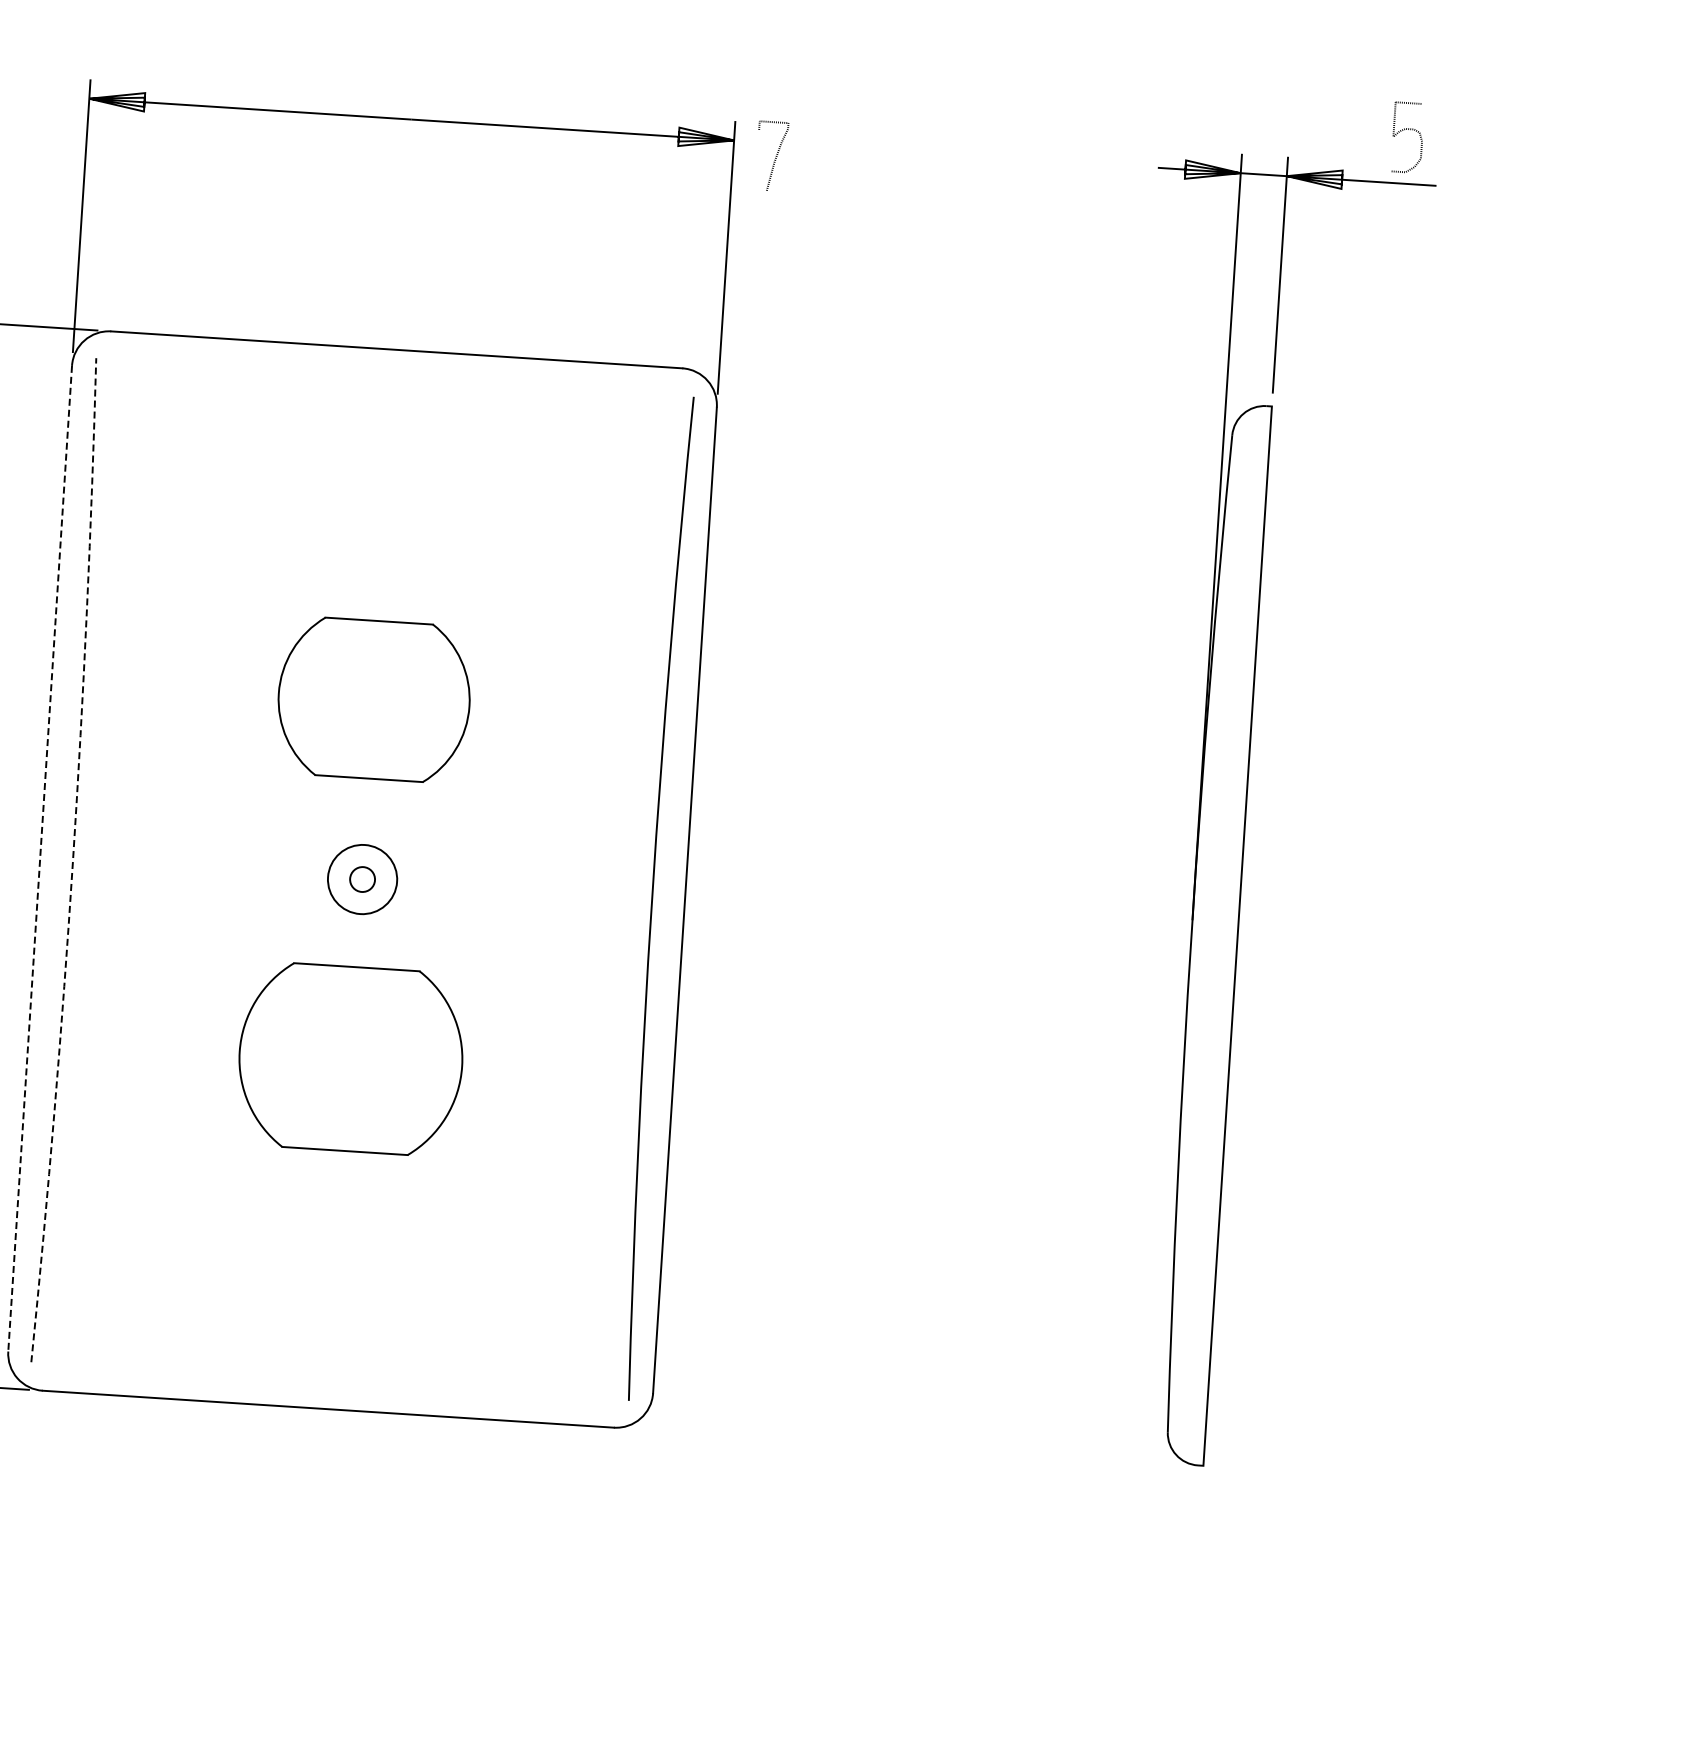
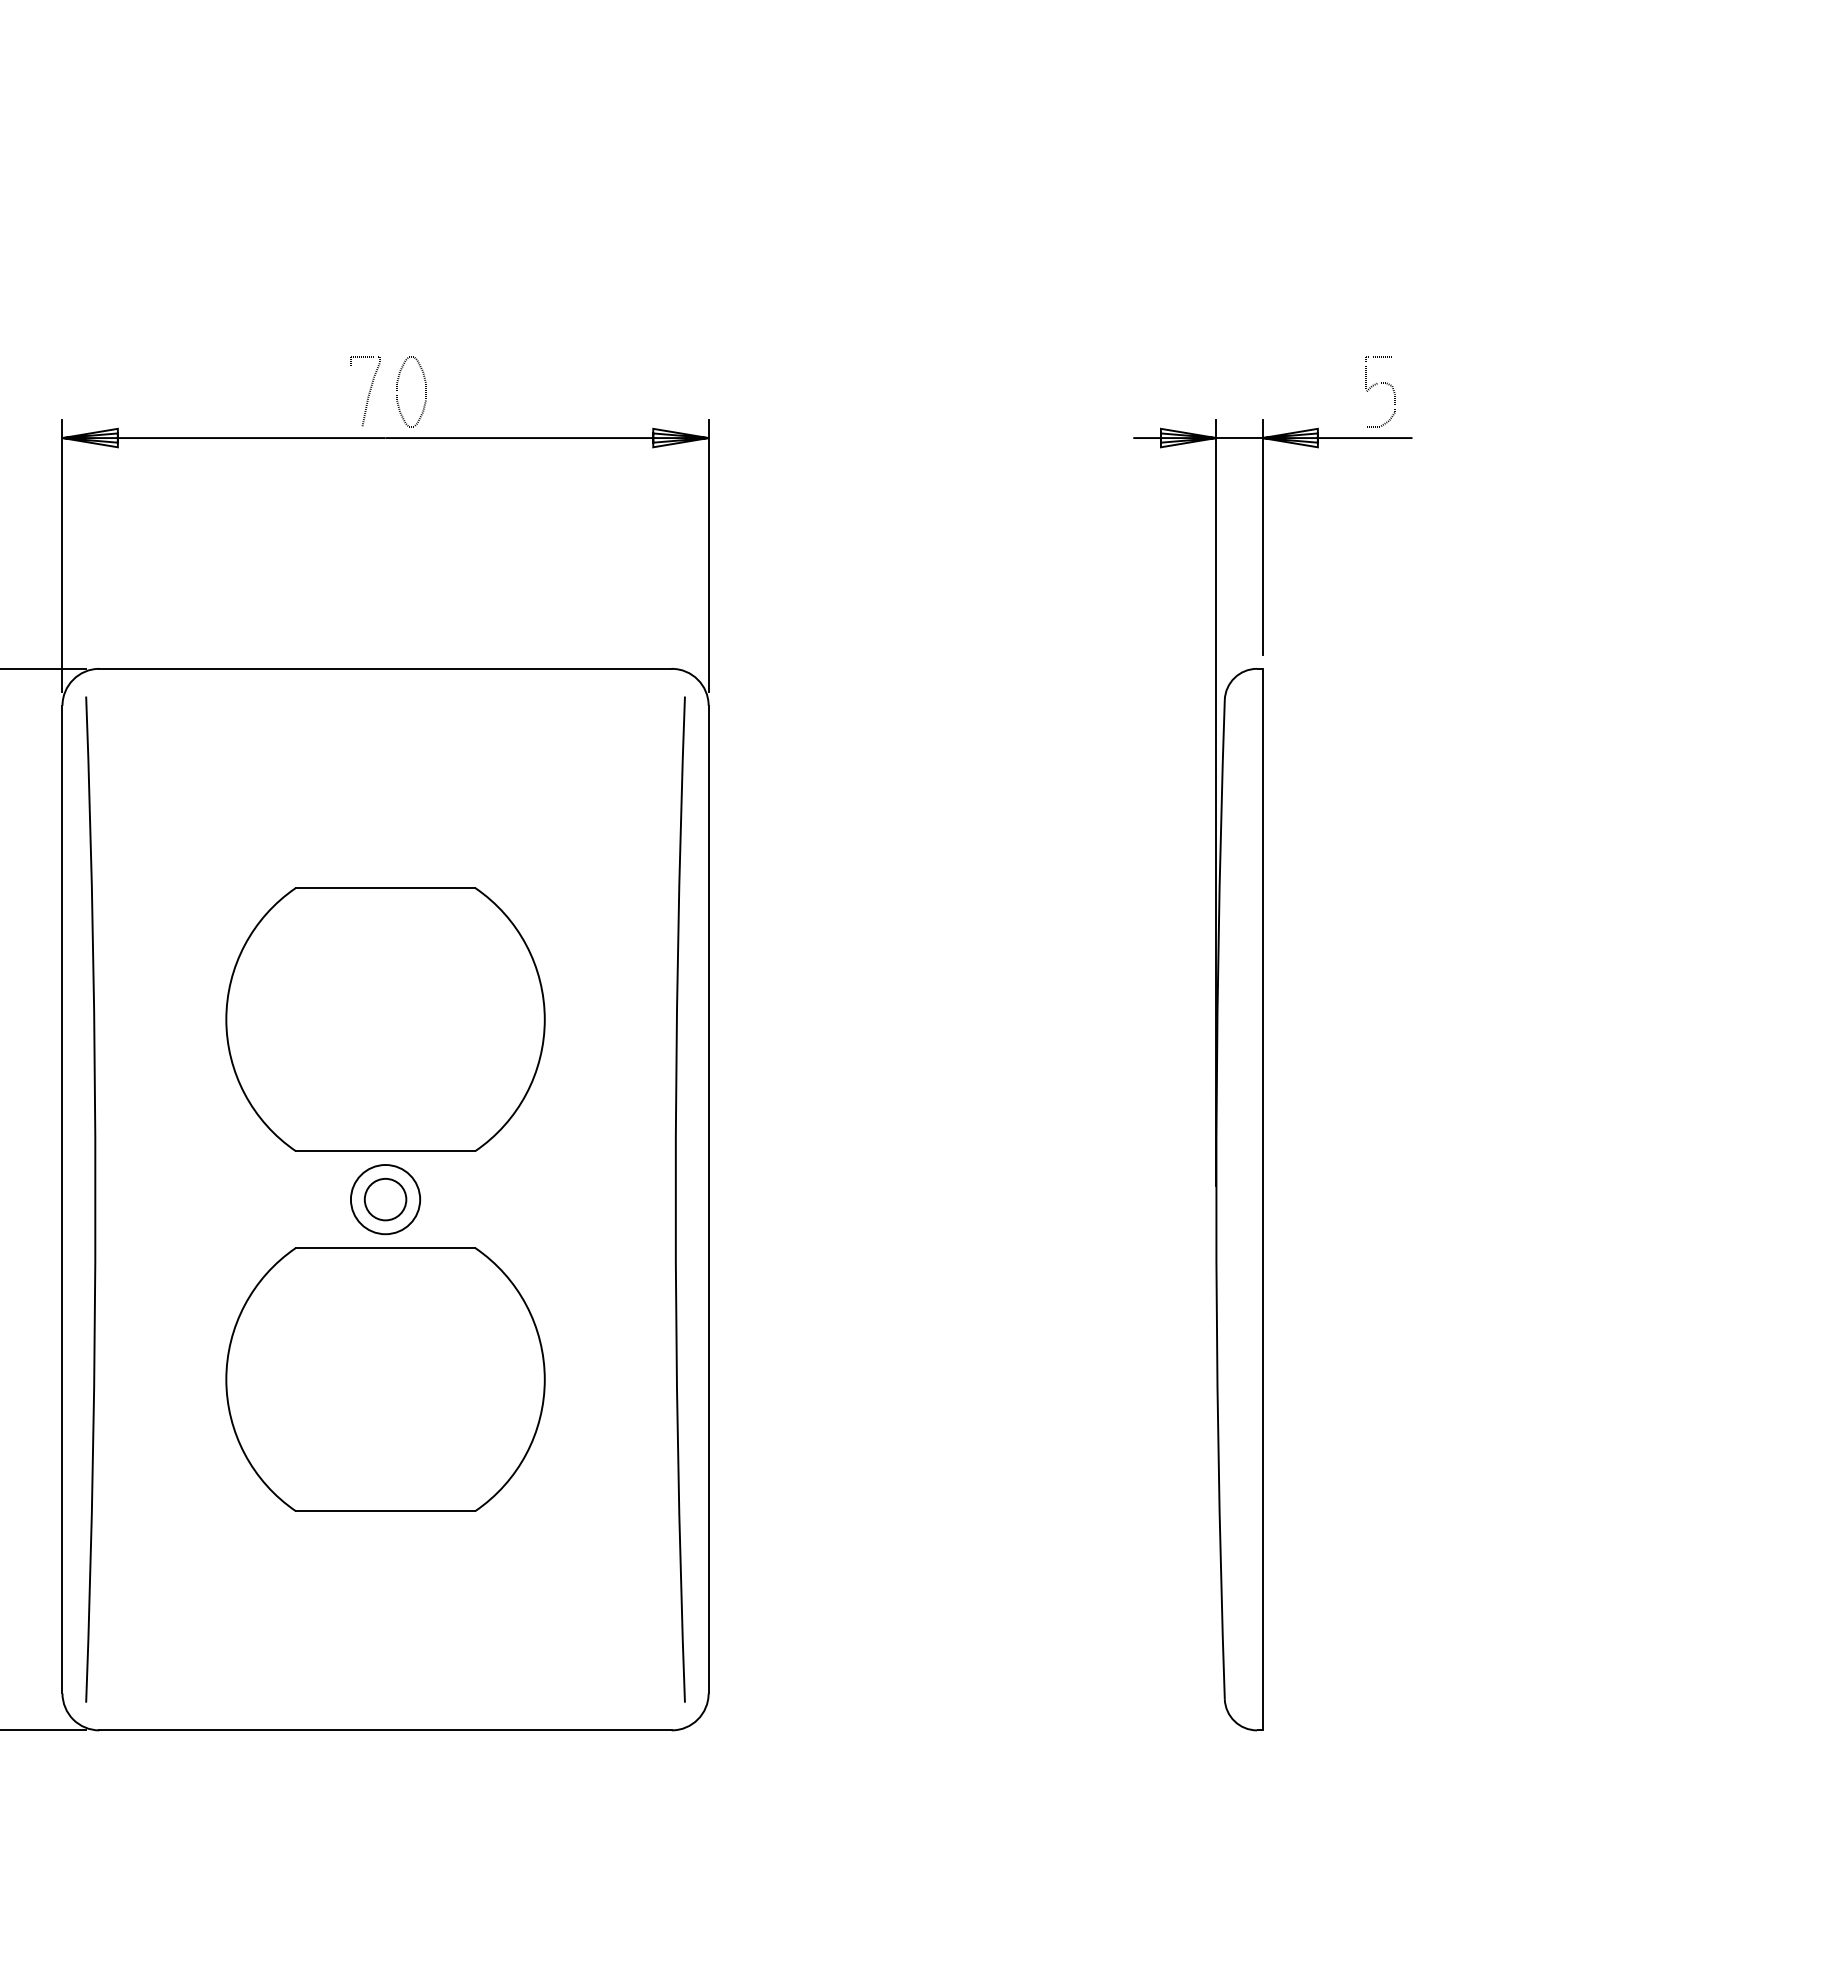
part: (426, 72) -> (397, 390), added
curve: (774, 157) -> (368, 392), moved
part: (374, 699) -> (385, 1019), size x1.67
line: (40, 858) -> (62, 1199), dashed -> solid
arc: (73, 860) -> (95, 1199), dashed -> solid
circle: (362, 879) -> (385, 1199), size x1.67
part: (350, 1059) -> (385, 1379), size x1.43

